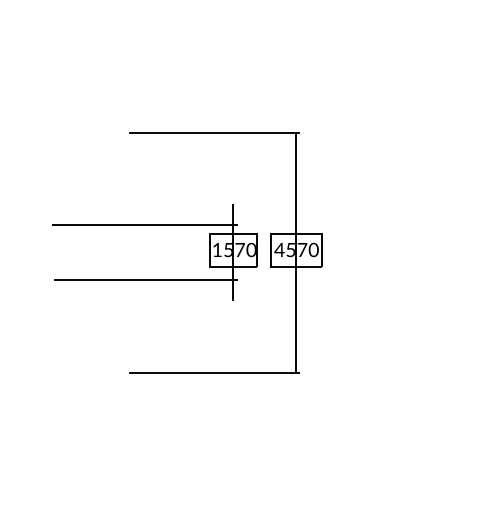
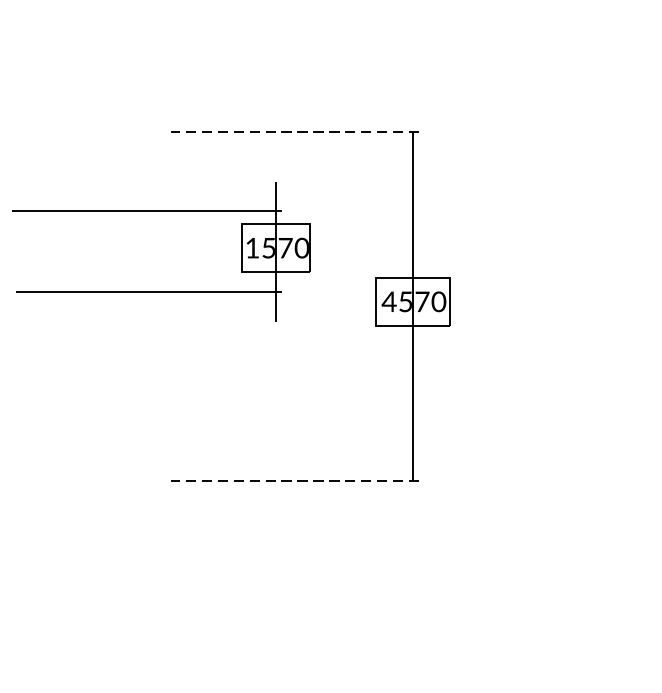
line: (214, 132) -> (294, 131), solid -> dashed
part: (154, 225) -> (161, 212), moved
line: (214, 373) -> (294, 481), solid -> dashed

